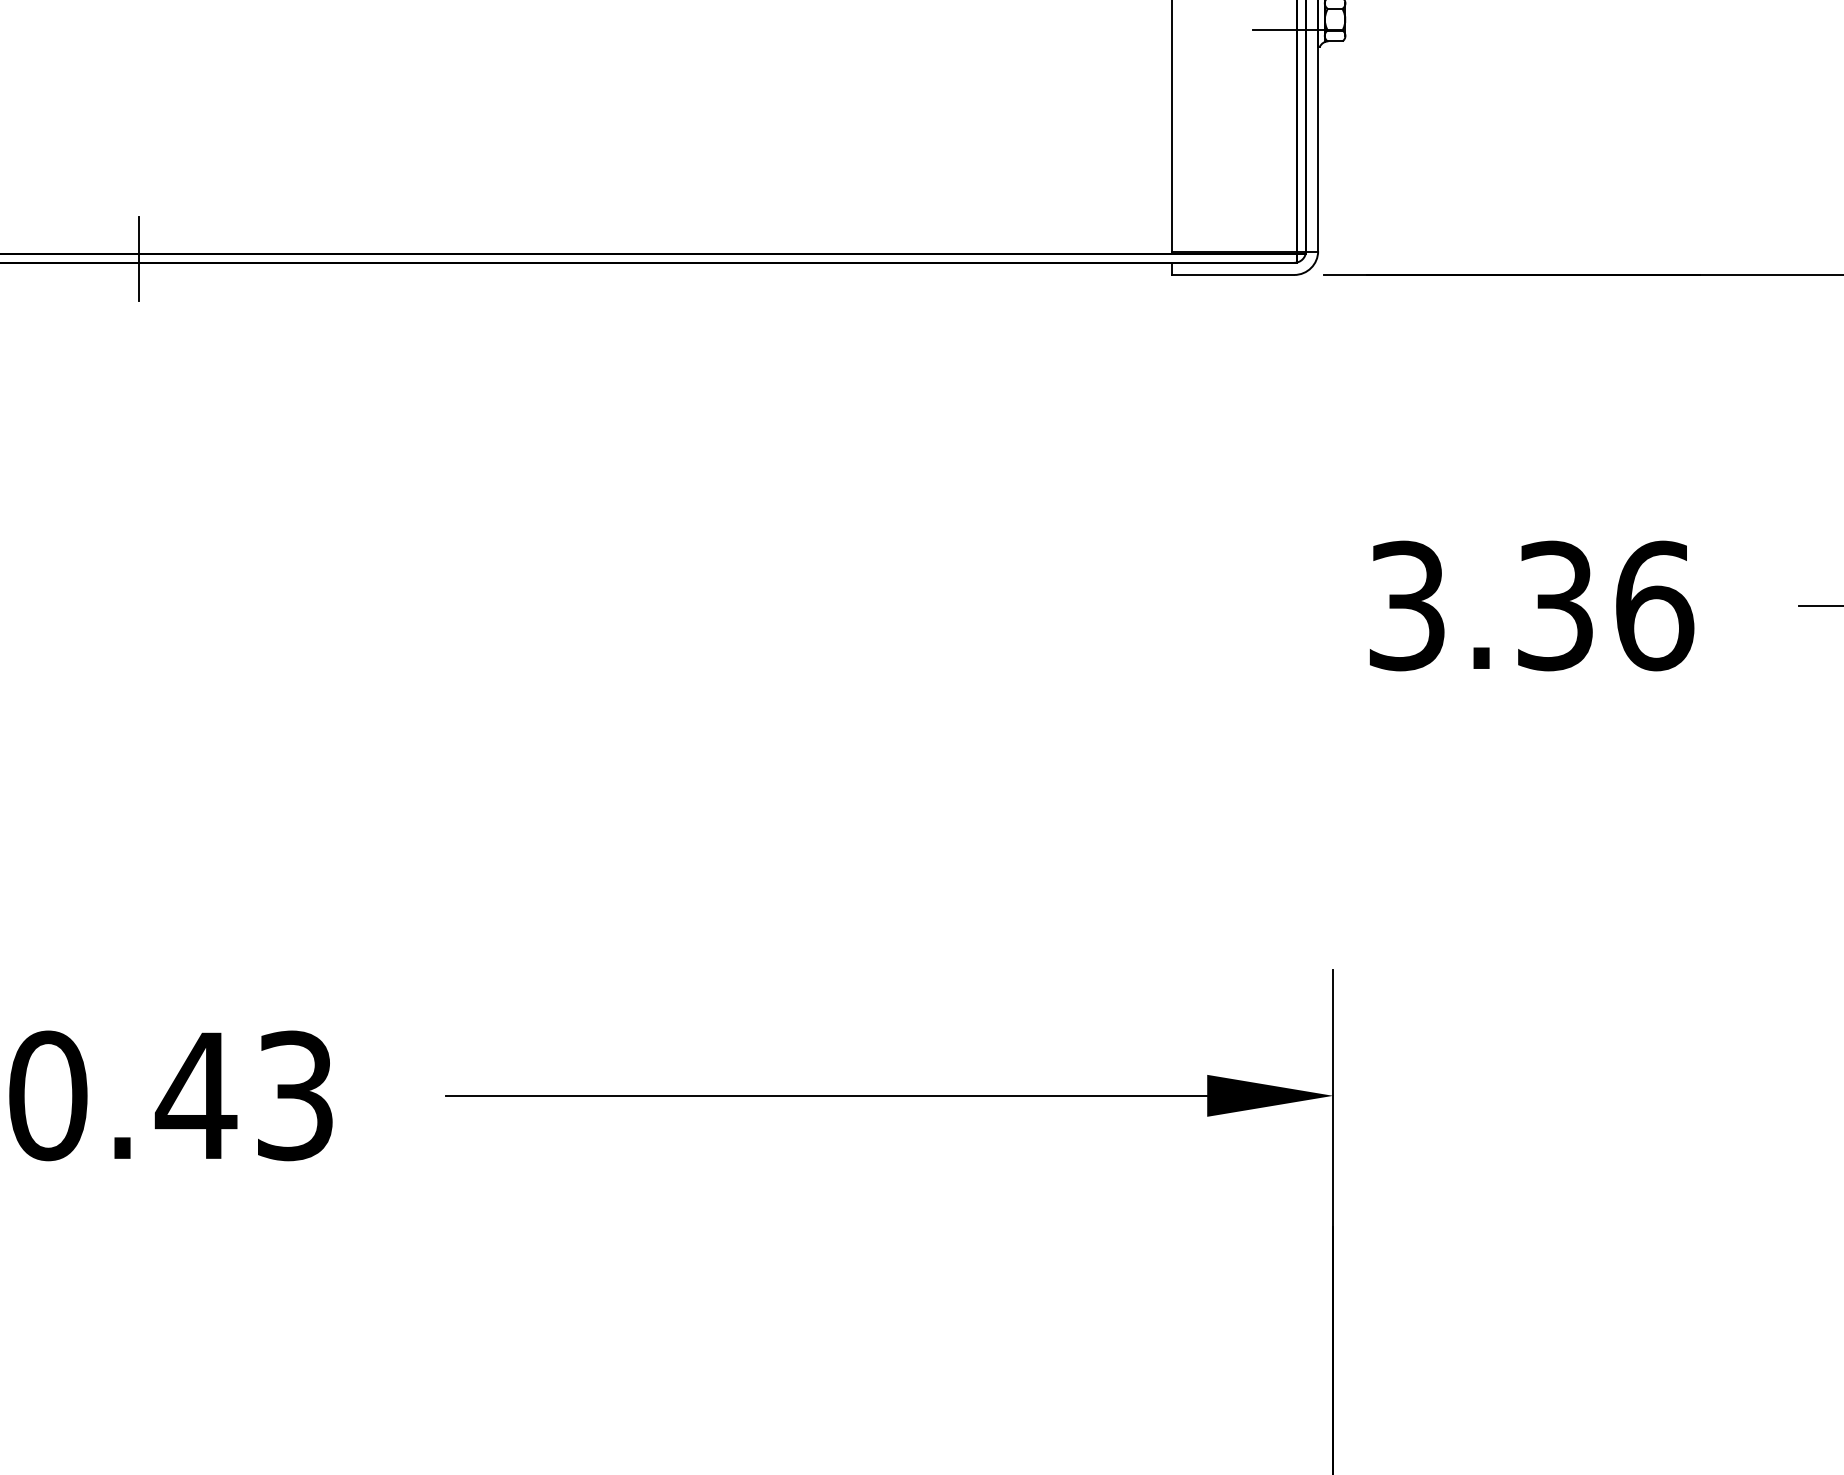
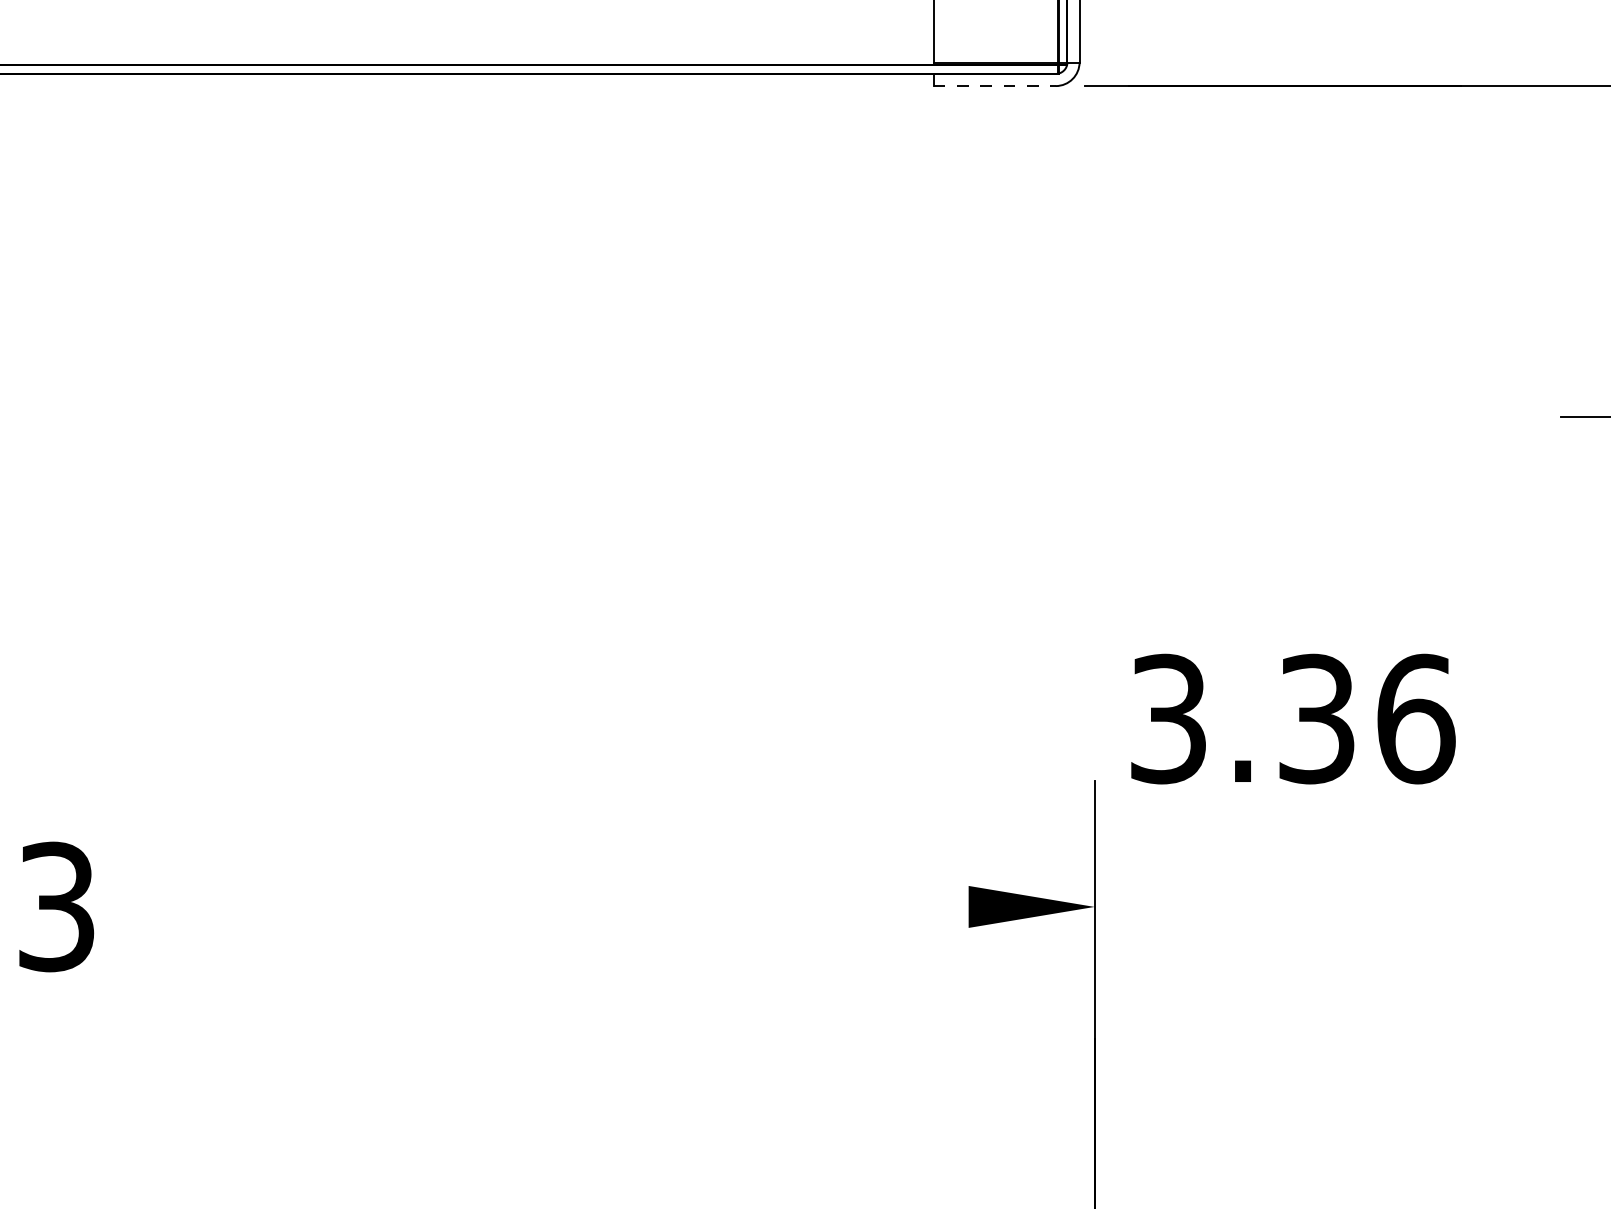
line: (1233, 274) -> (994, 85), solid -> dashed
text: (1531, 605) -> (1292, 718), moved
line: (826, 1095) -> (587, 906), removed

